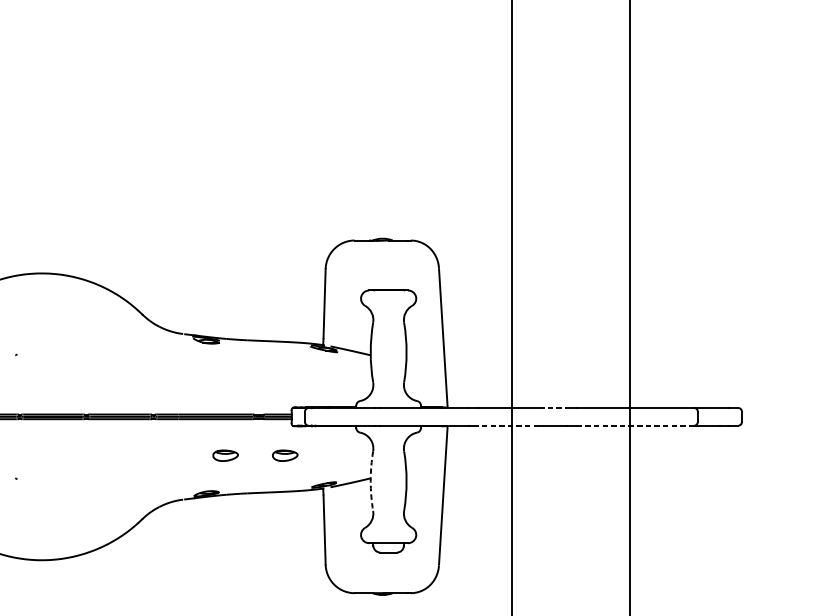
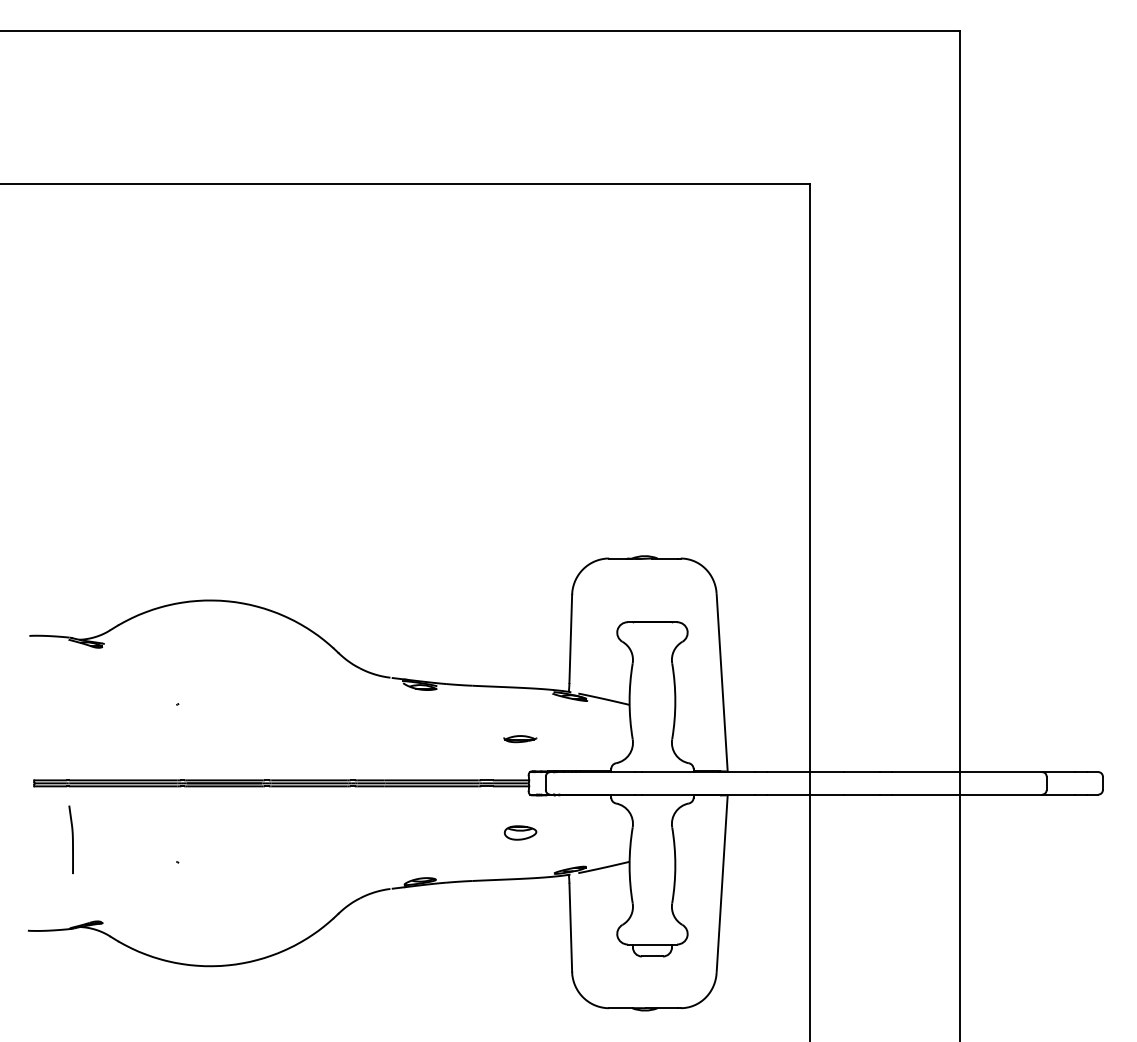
part: (285, 382) -> (520, 739), added
line: (553, 408) -> (862, 772), dashed -> solid
line: (508, 425) -> (805, 794), dashed -> solid
line: (635, 425) -> (967, 794), dashed -> solid
part: (225, 455) -> (444, 832), removed
arc: (370, 481) -> (629, 865), dashed -> solid

